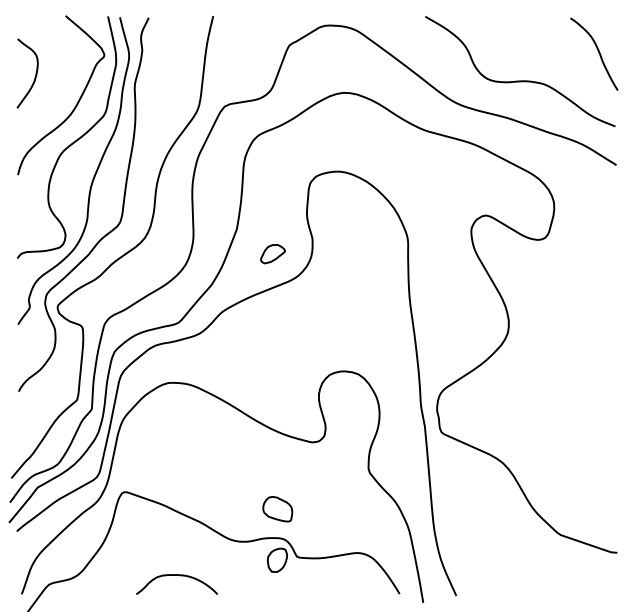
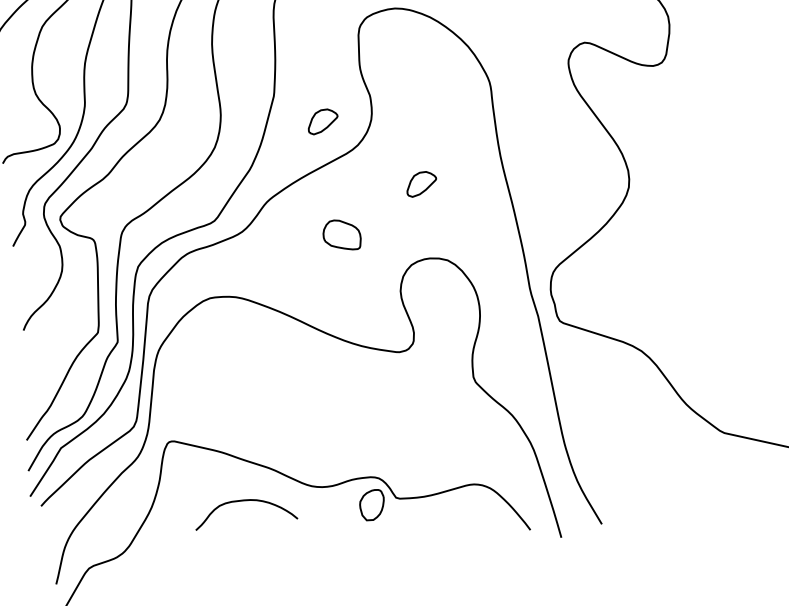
part: (344, 312) -> (420, 184), added
part: (277, 509) -> (341, 235), moved
curve: (179, 576) -> (247, 501), moved

